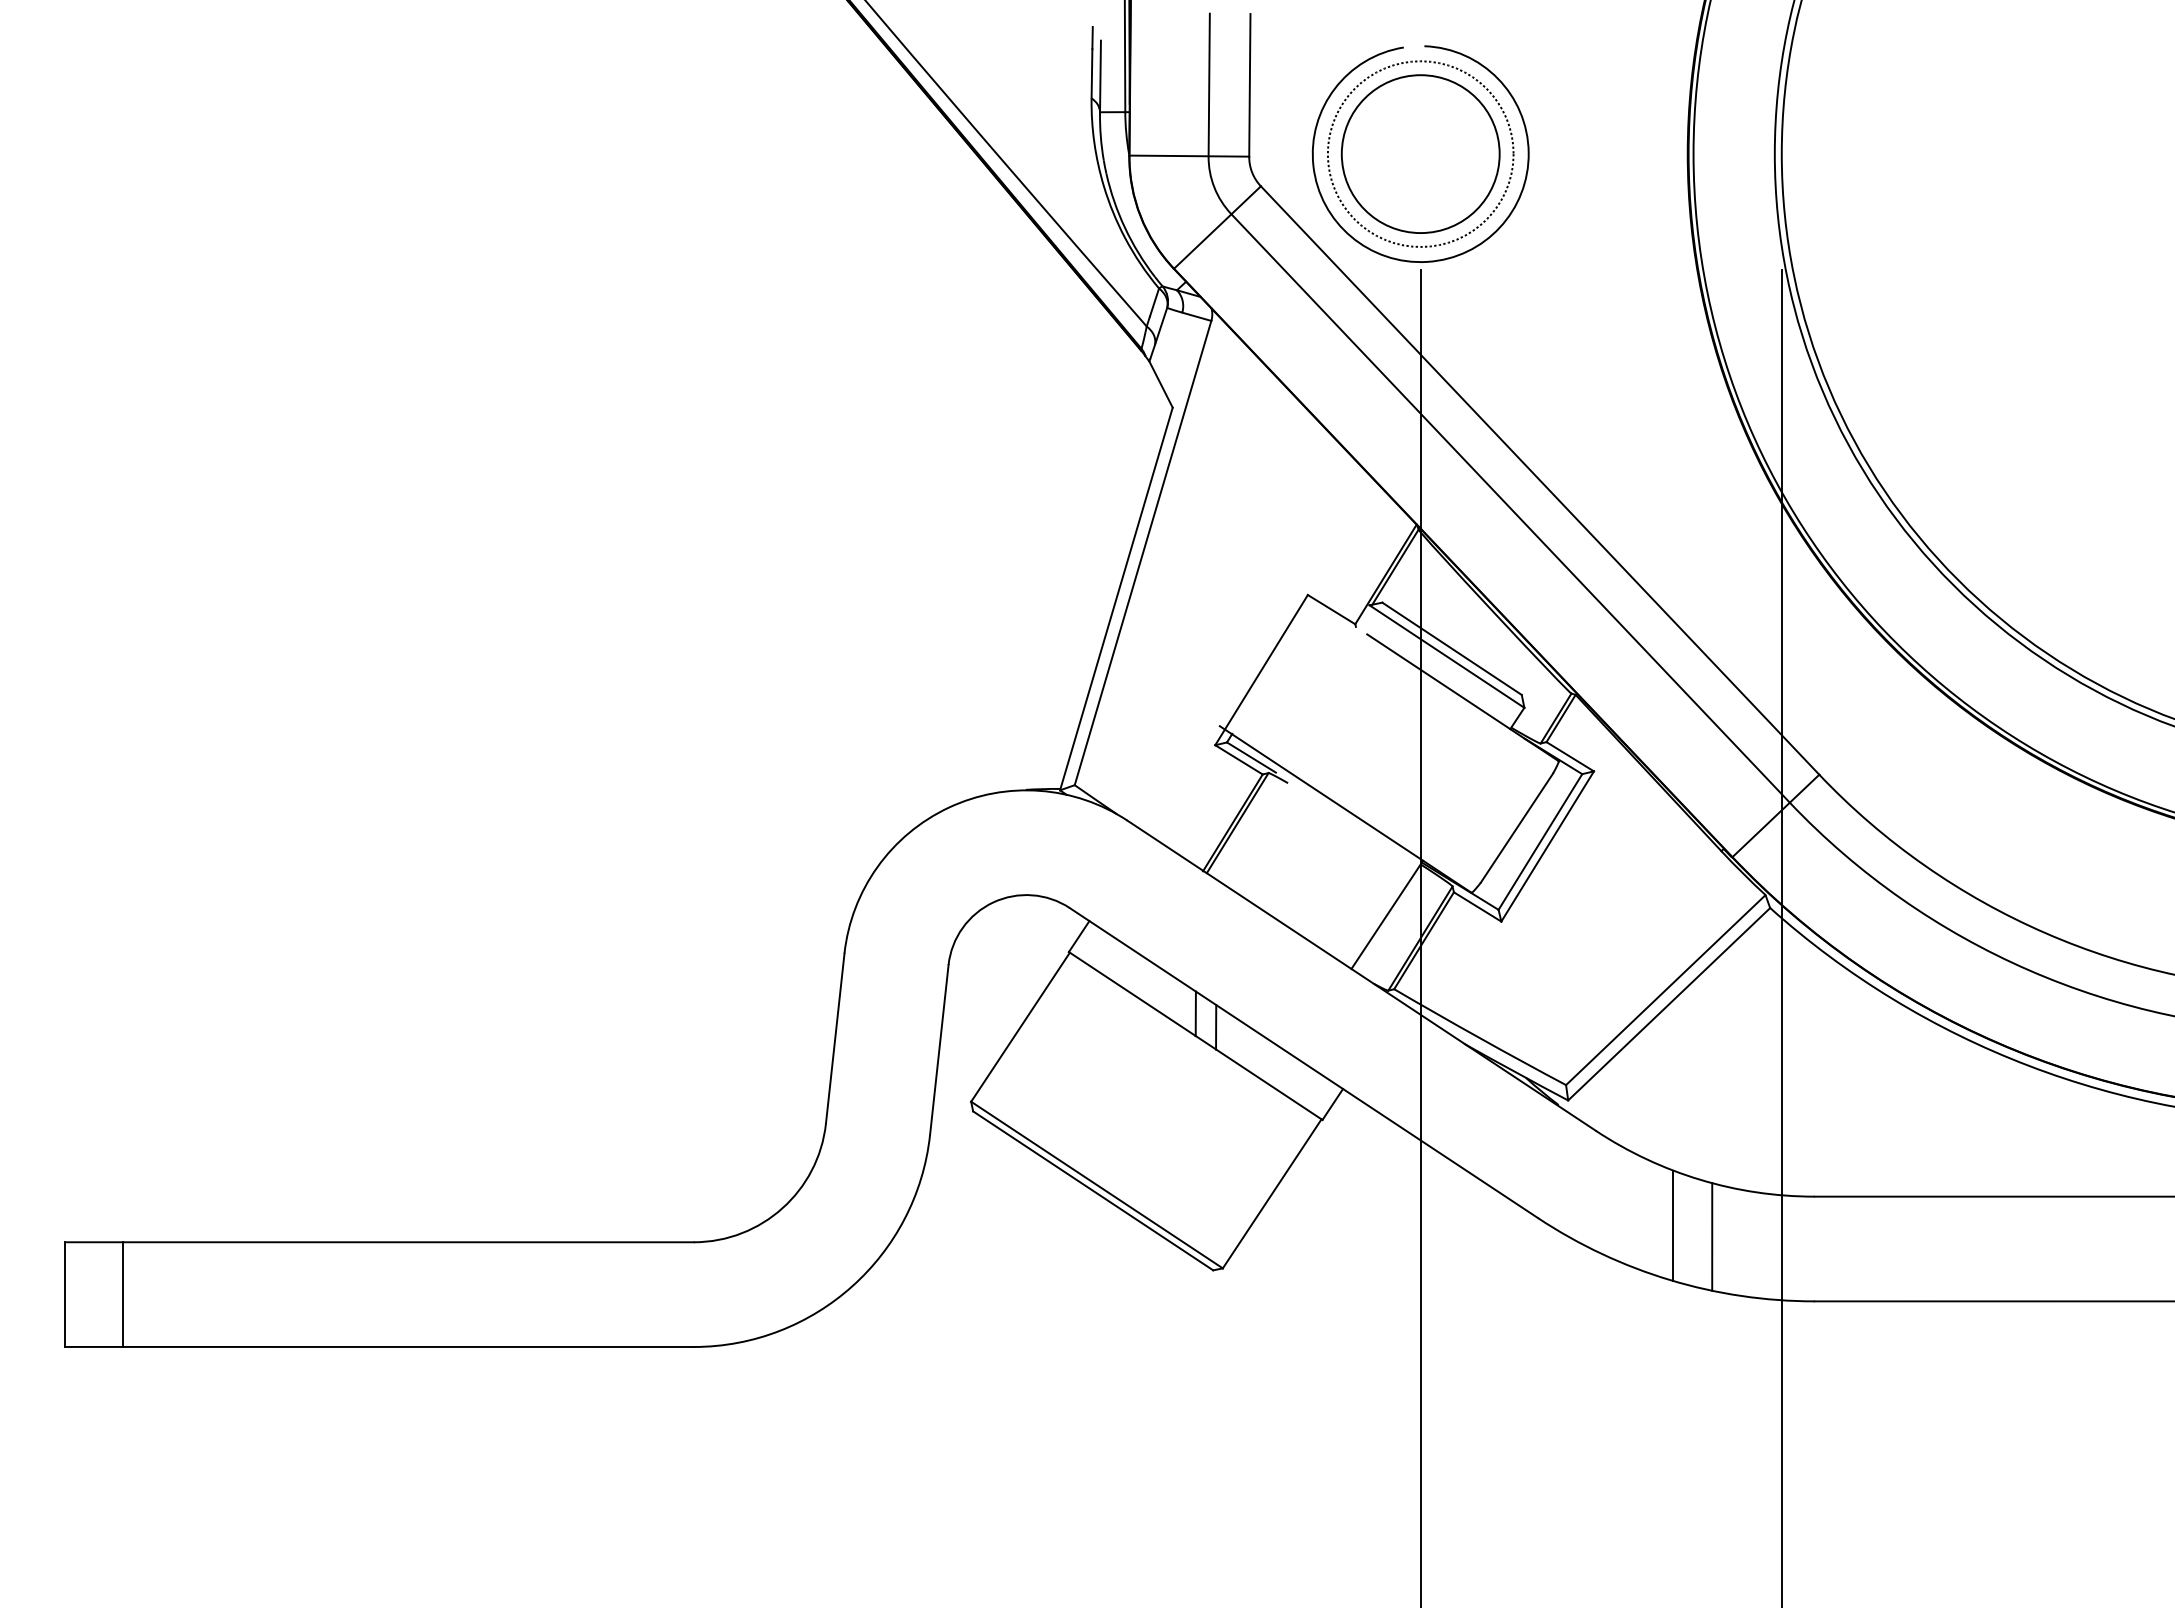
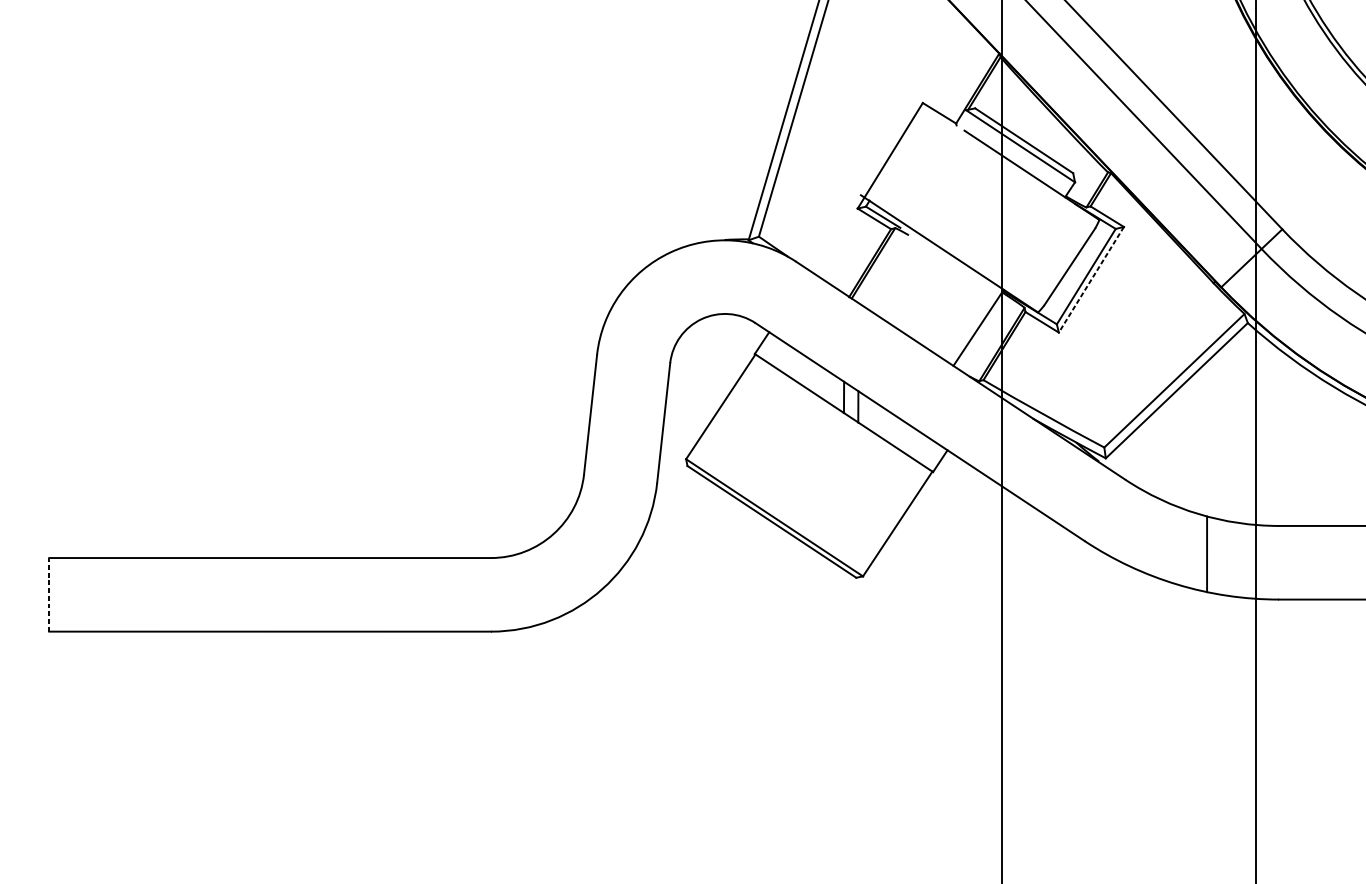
line: (1547, 846) -> (1091, 279), solid -> dashed
line: (1673, 1225) -> (1179, 546), removed
line: (65, 1294) -> (49, 594), solid -> dashed
line: (123, 1294) -> (90, 594), removed

